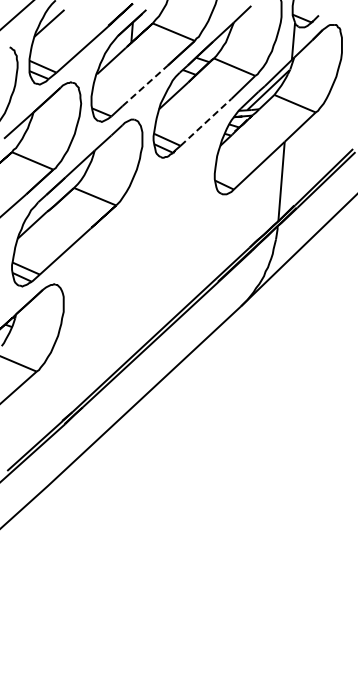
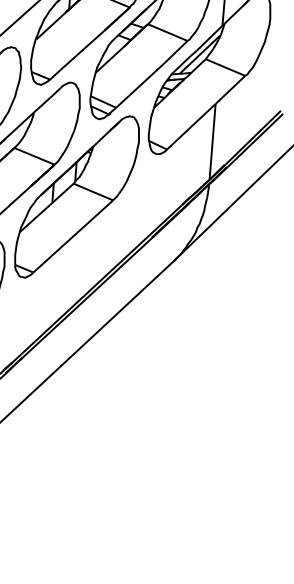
line: (145, 85) -> (82, 50), dashed -> solid
line: (206, 122) -> (140, 85), dashed -> solid
part: (139, 238) -> (76, 196), added

